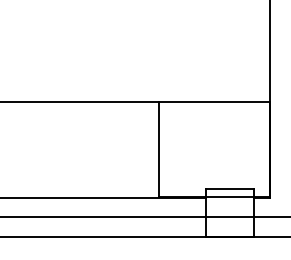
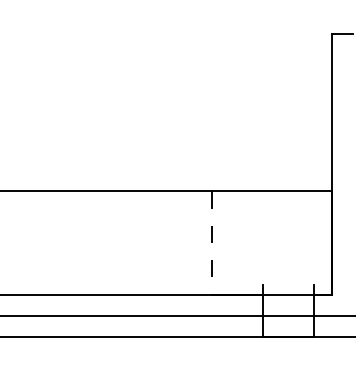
line: (158, 150) -> (211, 243), solid -> dashed
line: (229, 189) -> (288, 285), removed

